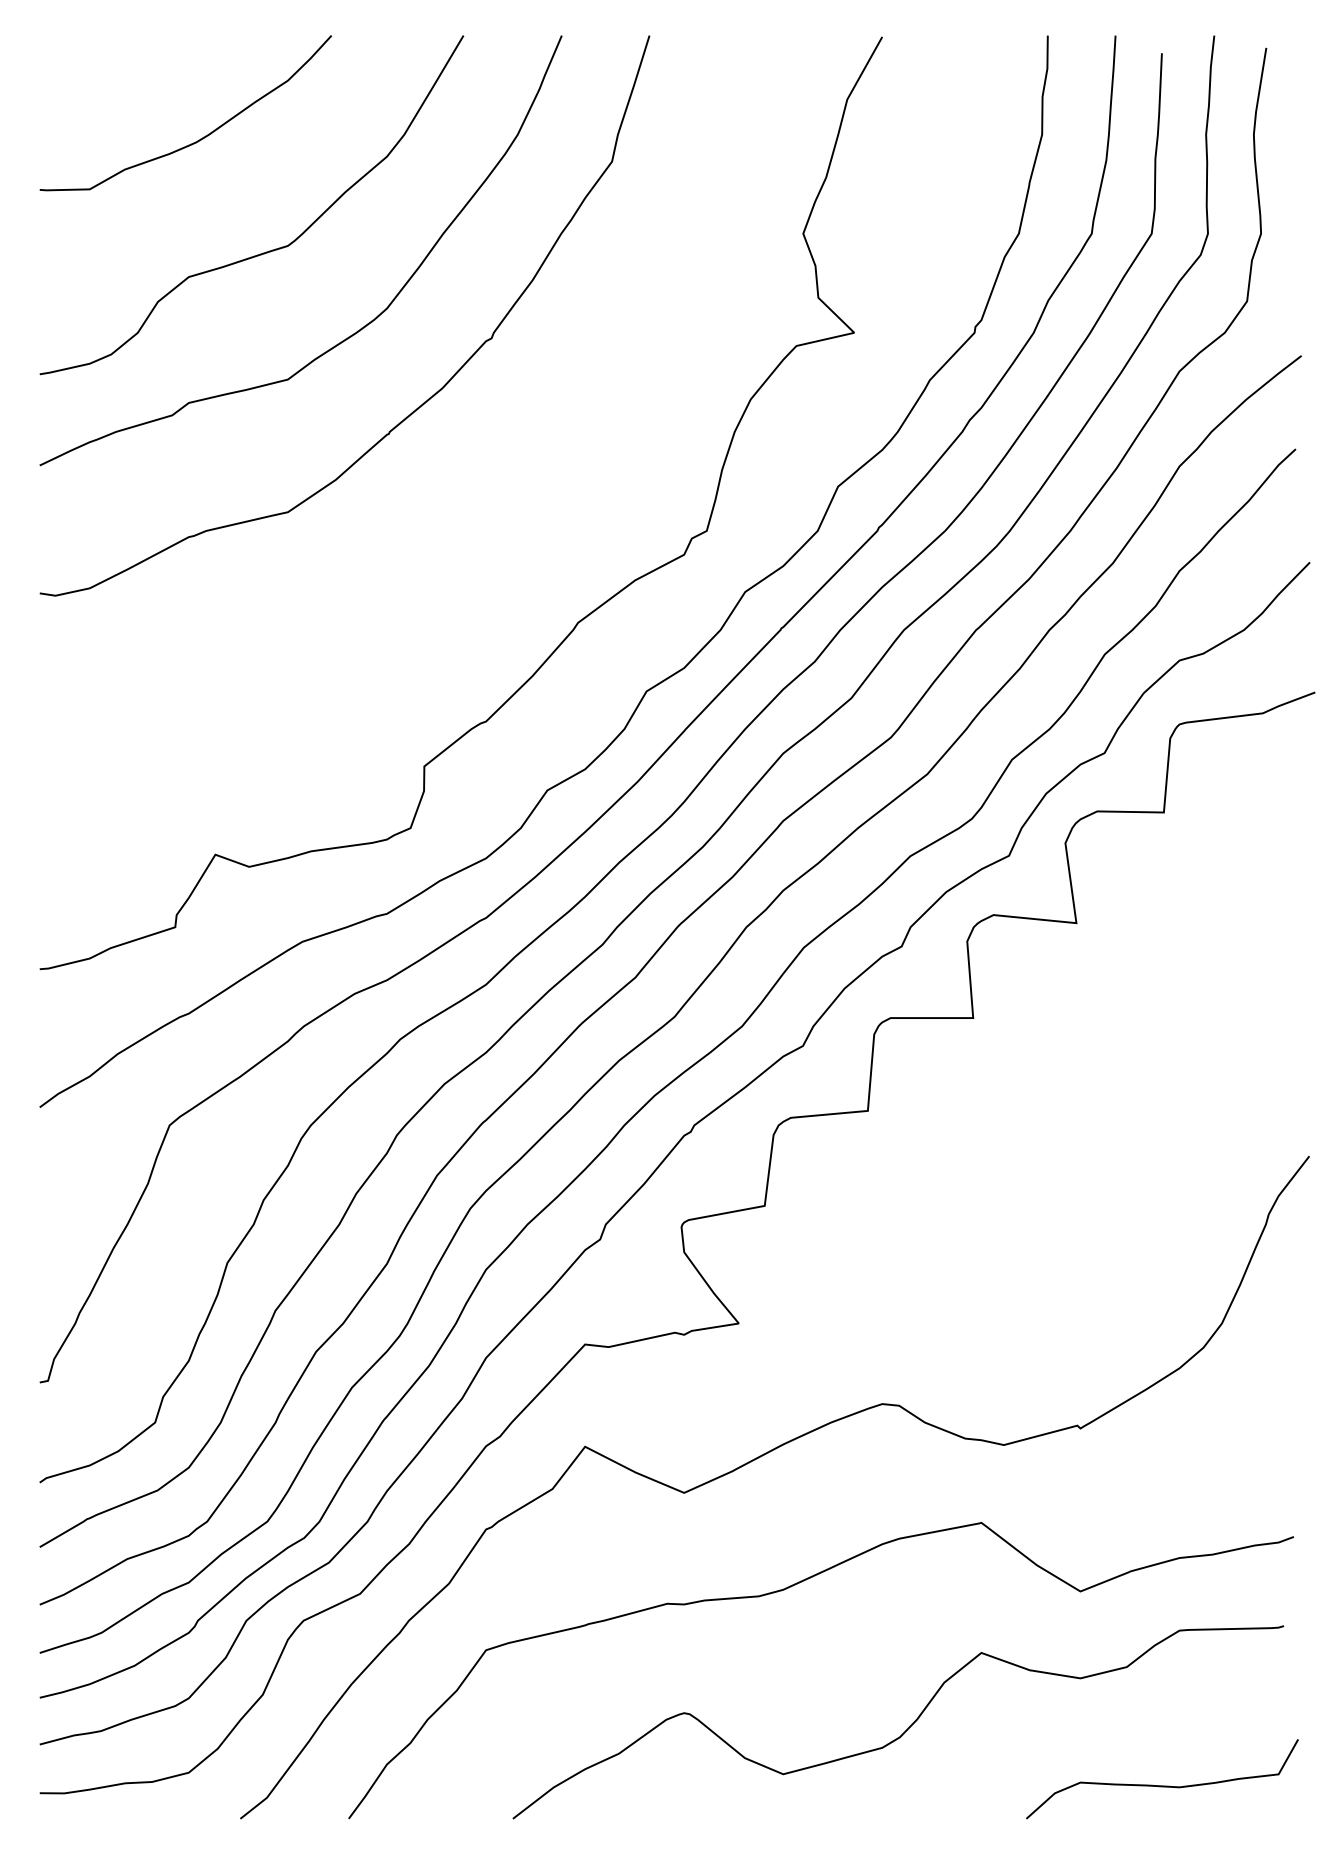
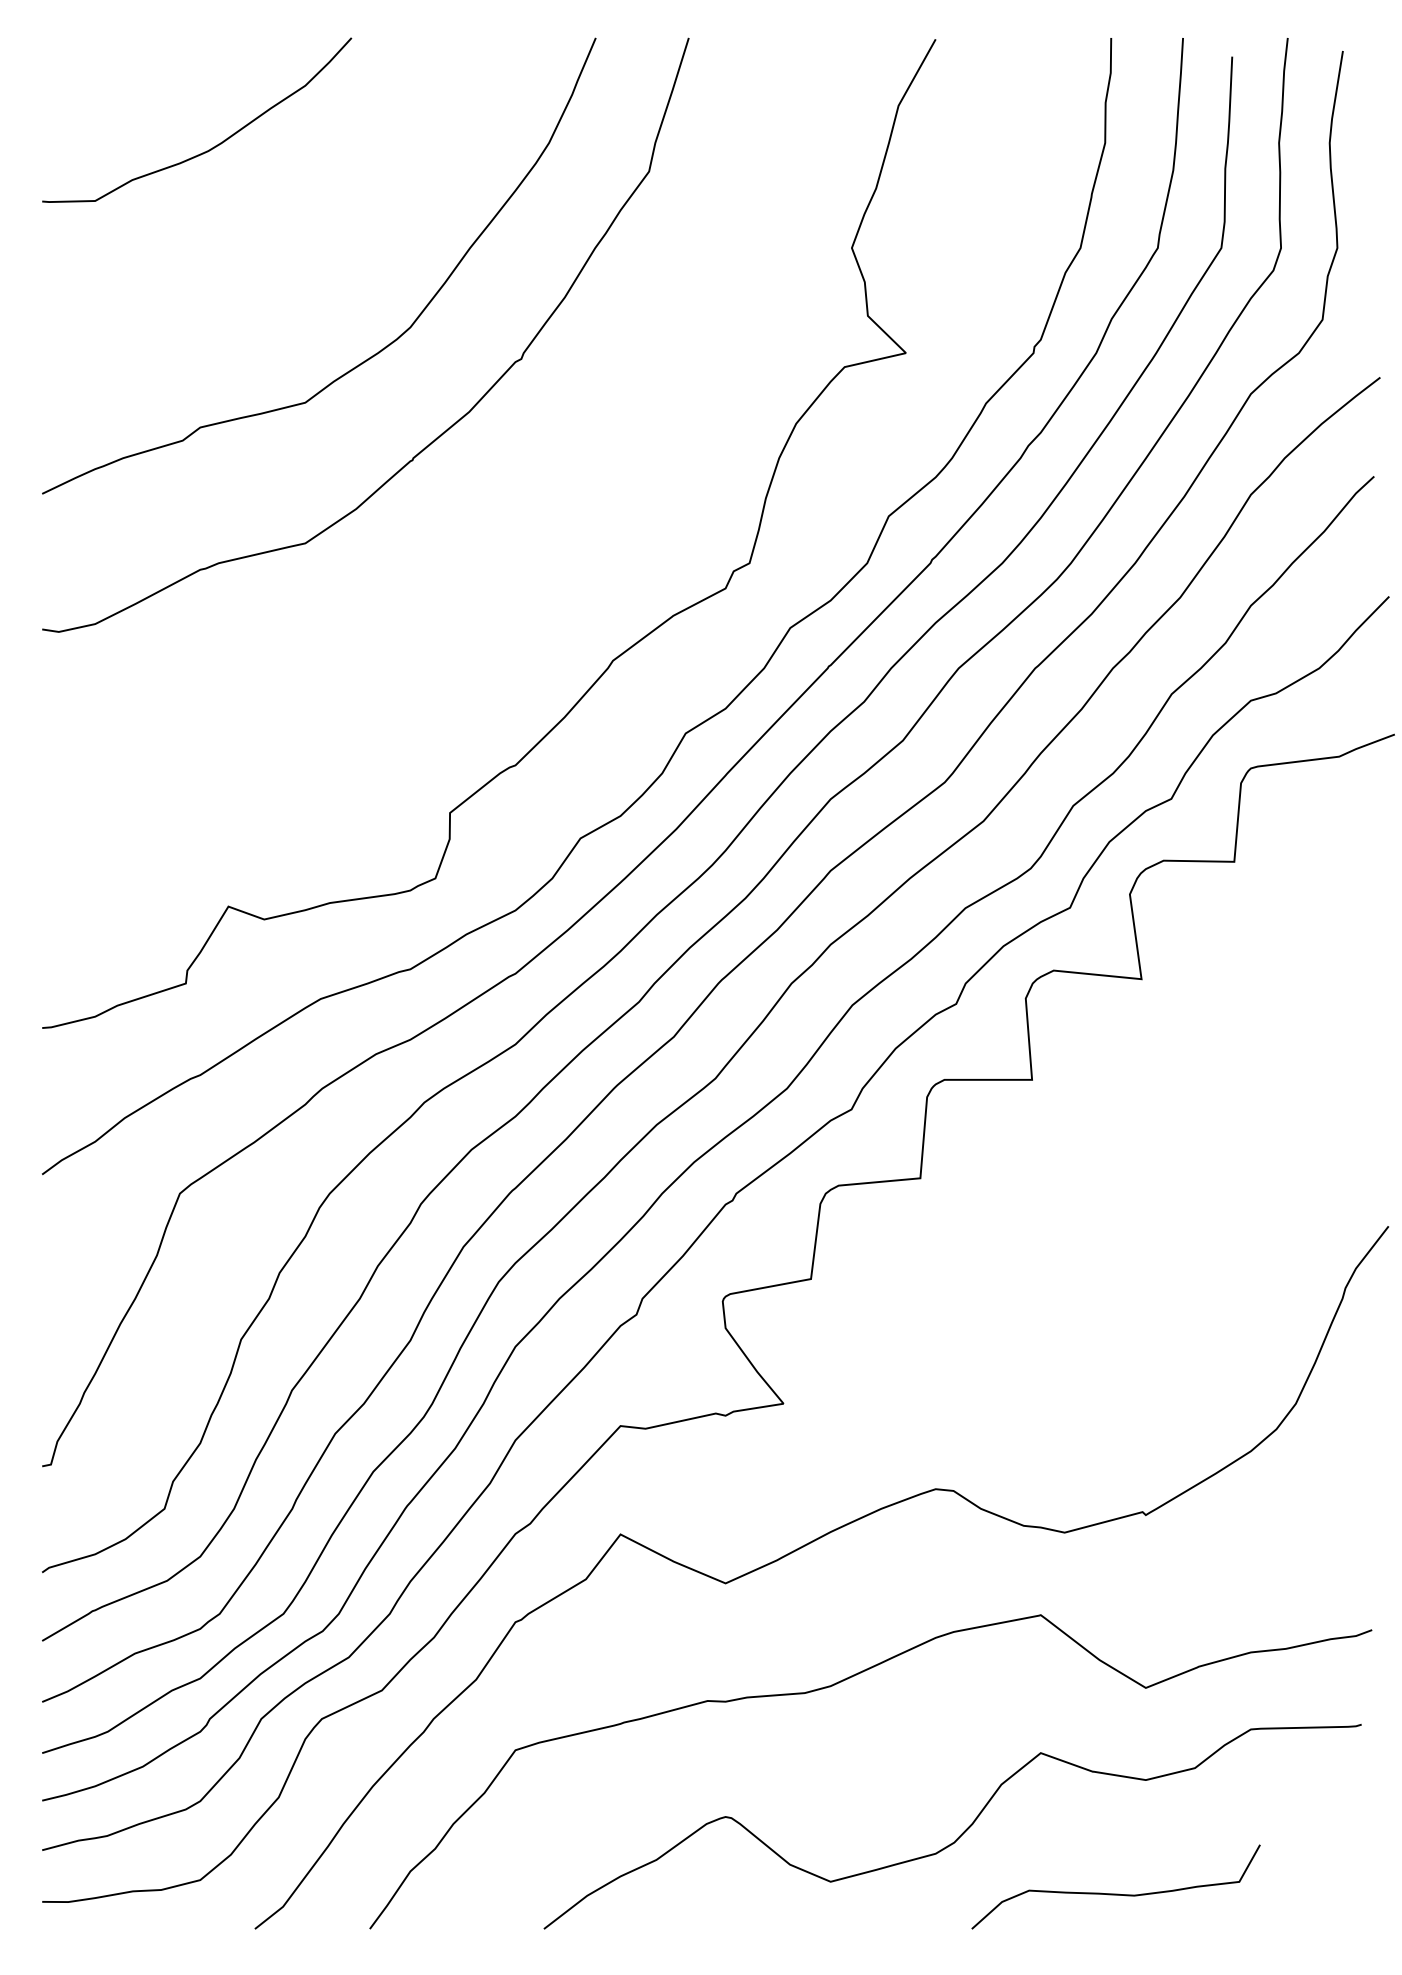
curve: (266, 251) -> (282, 266), removed
curve: (1162, 1785) -> (1116, 1893), moved

